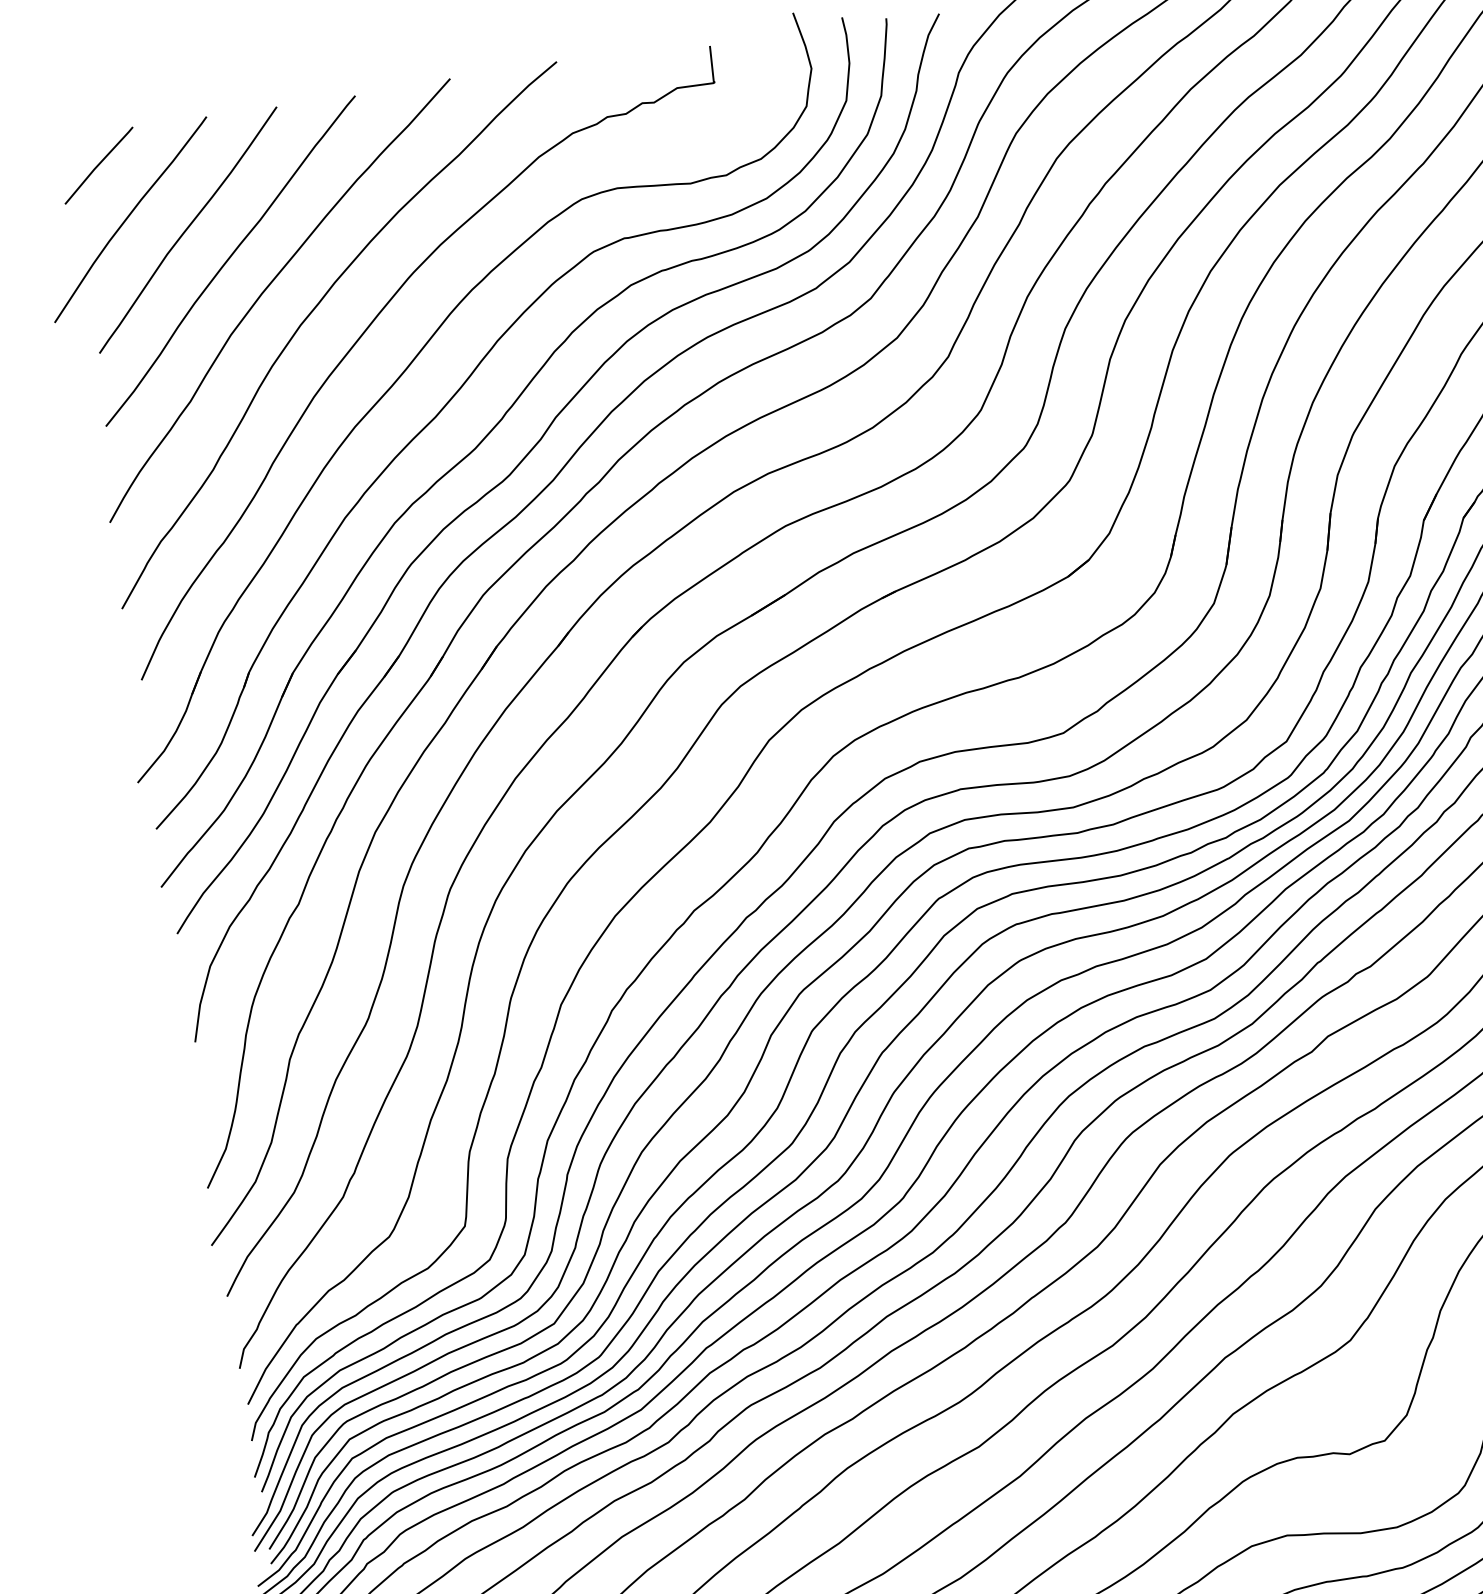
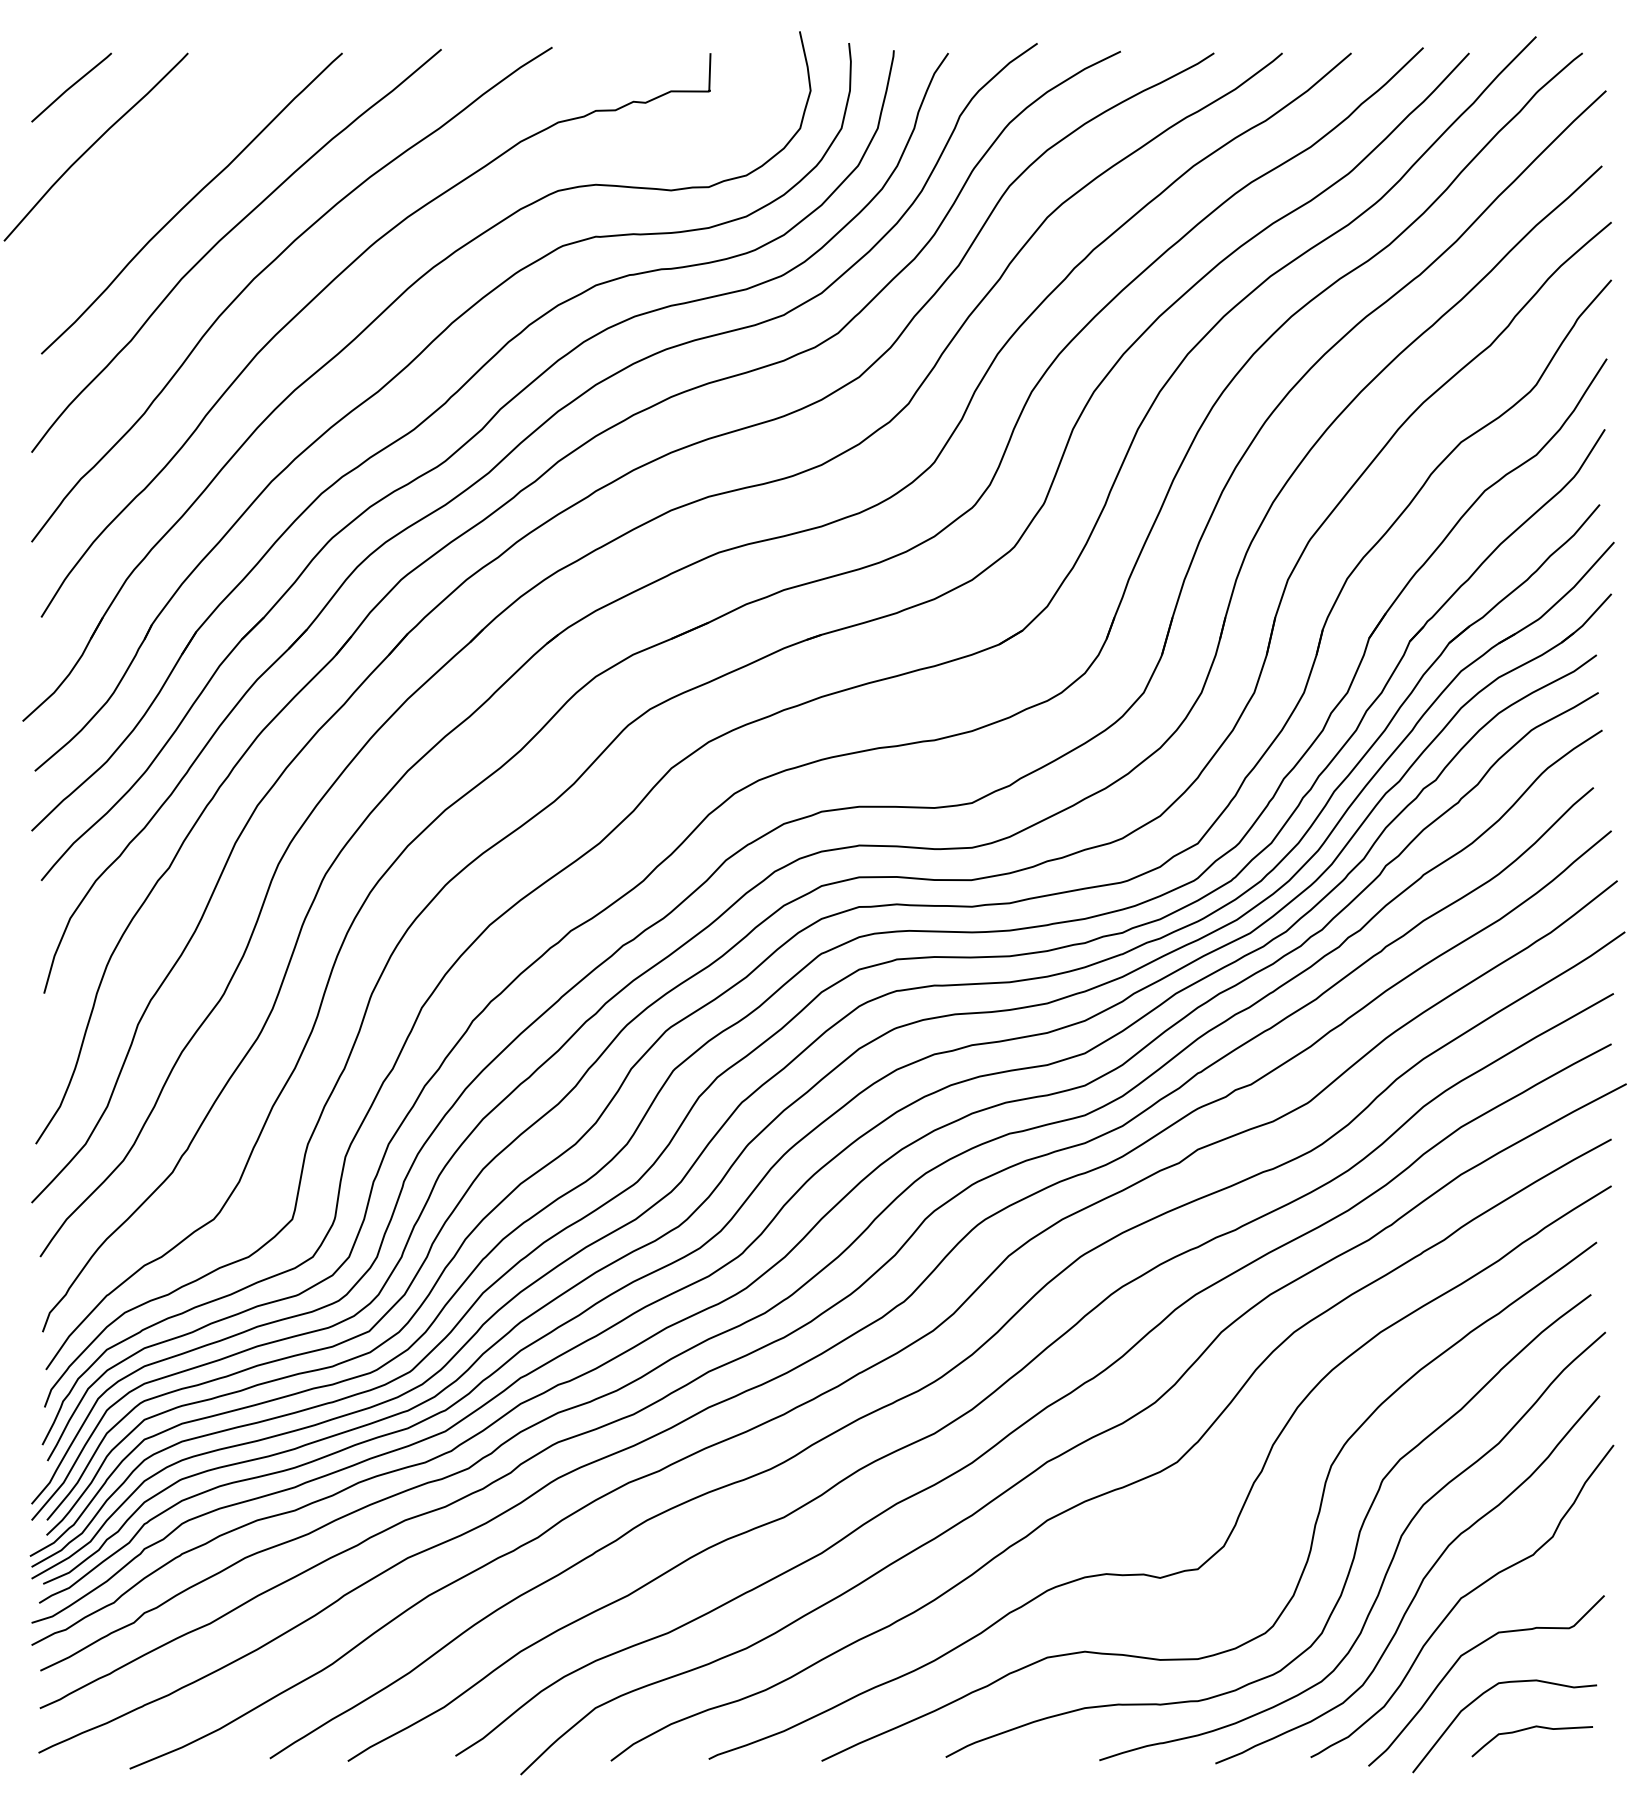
curve: (187, 229) -> (152, 165), removed

